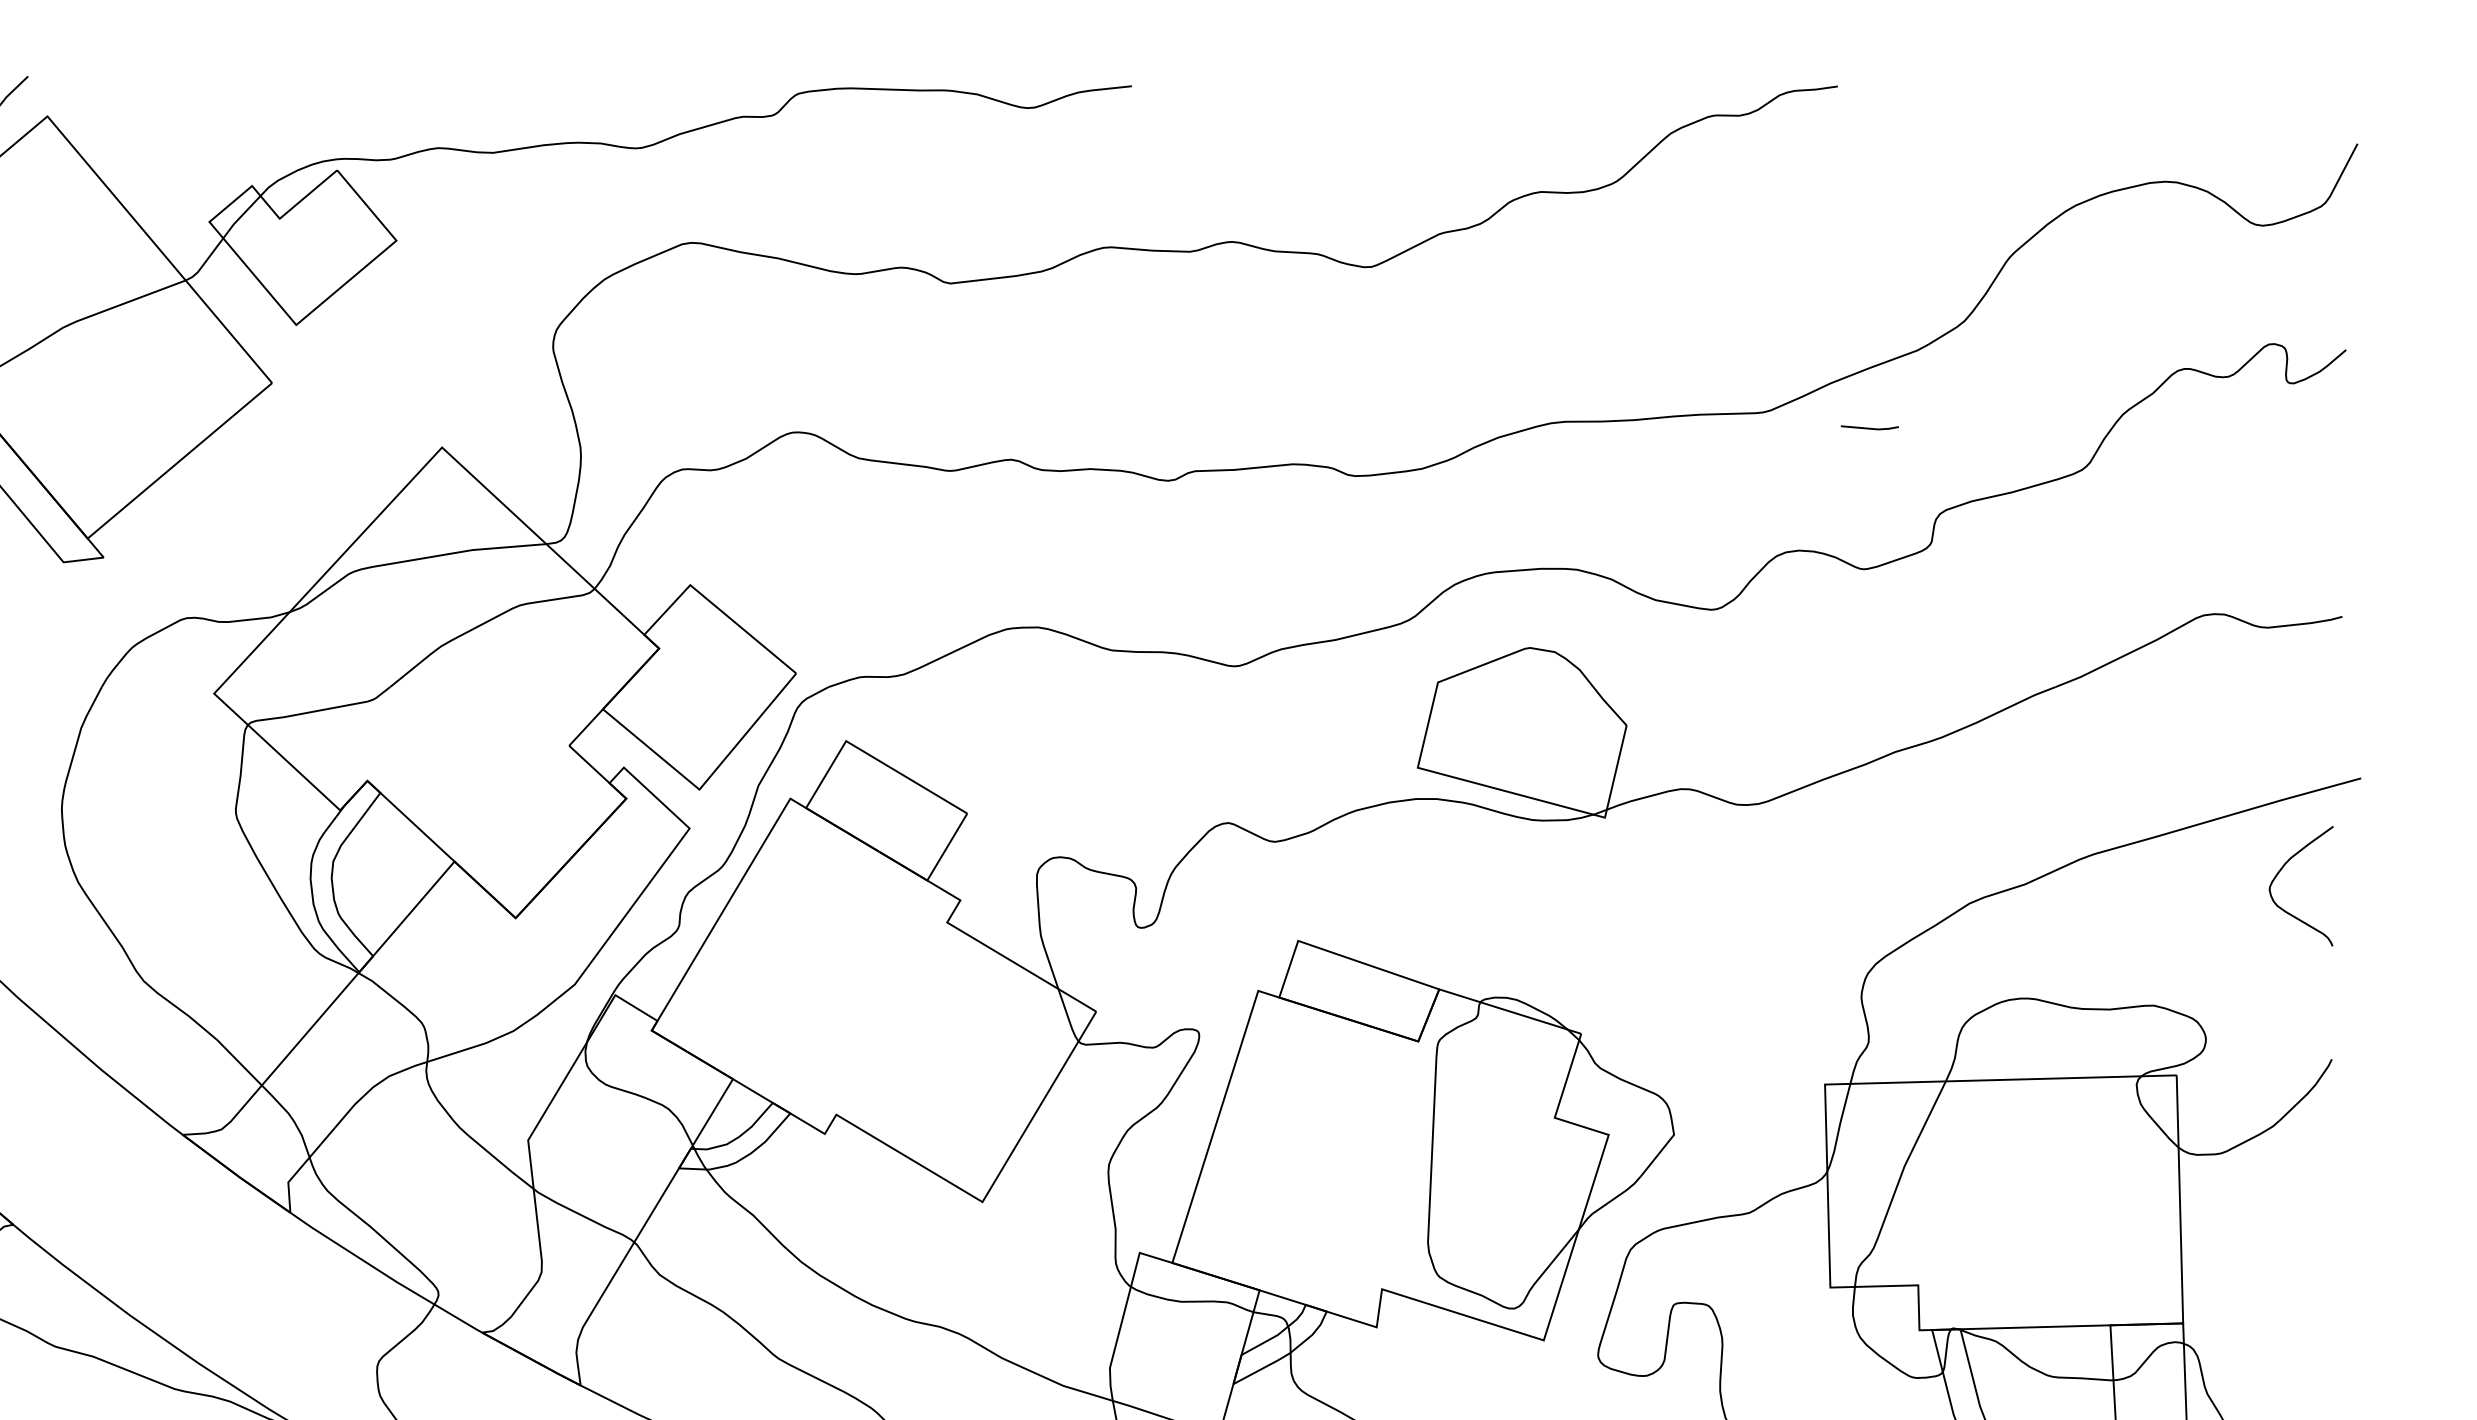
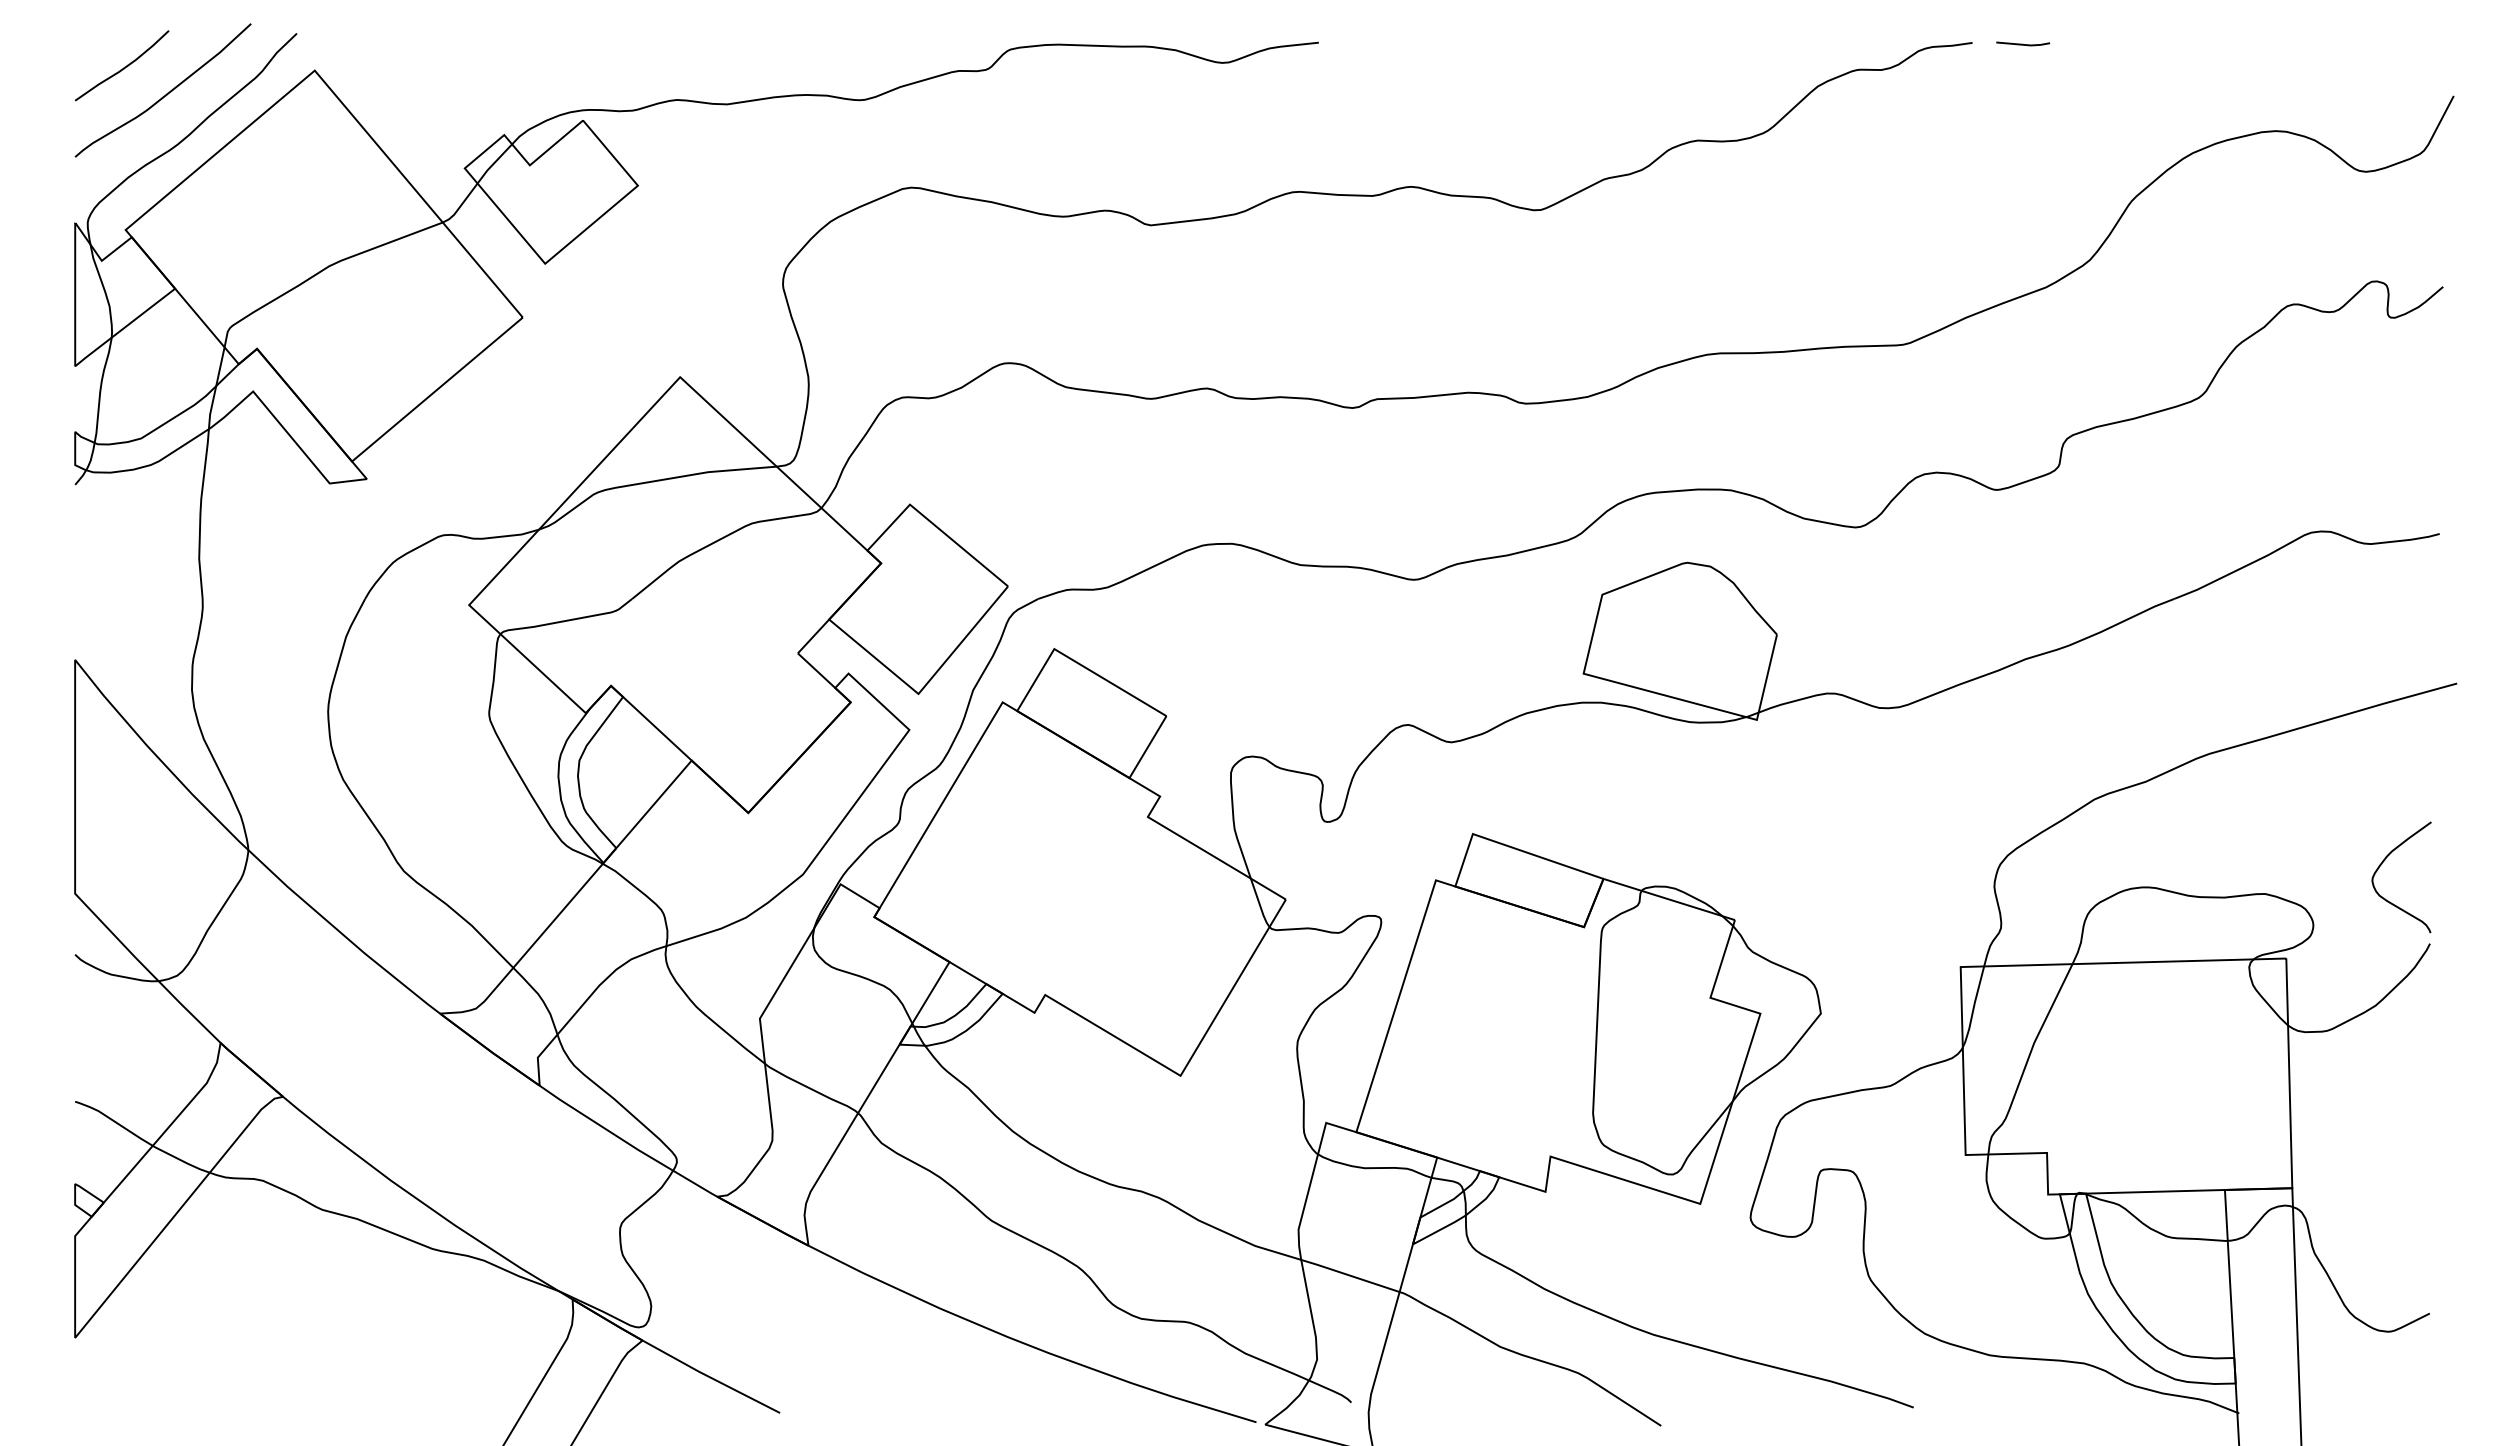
line: (1870, 427) -> (2023, 43), moved
curve: (2280, 872) -> (2382, 864), moved

